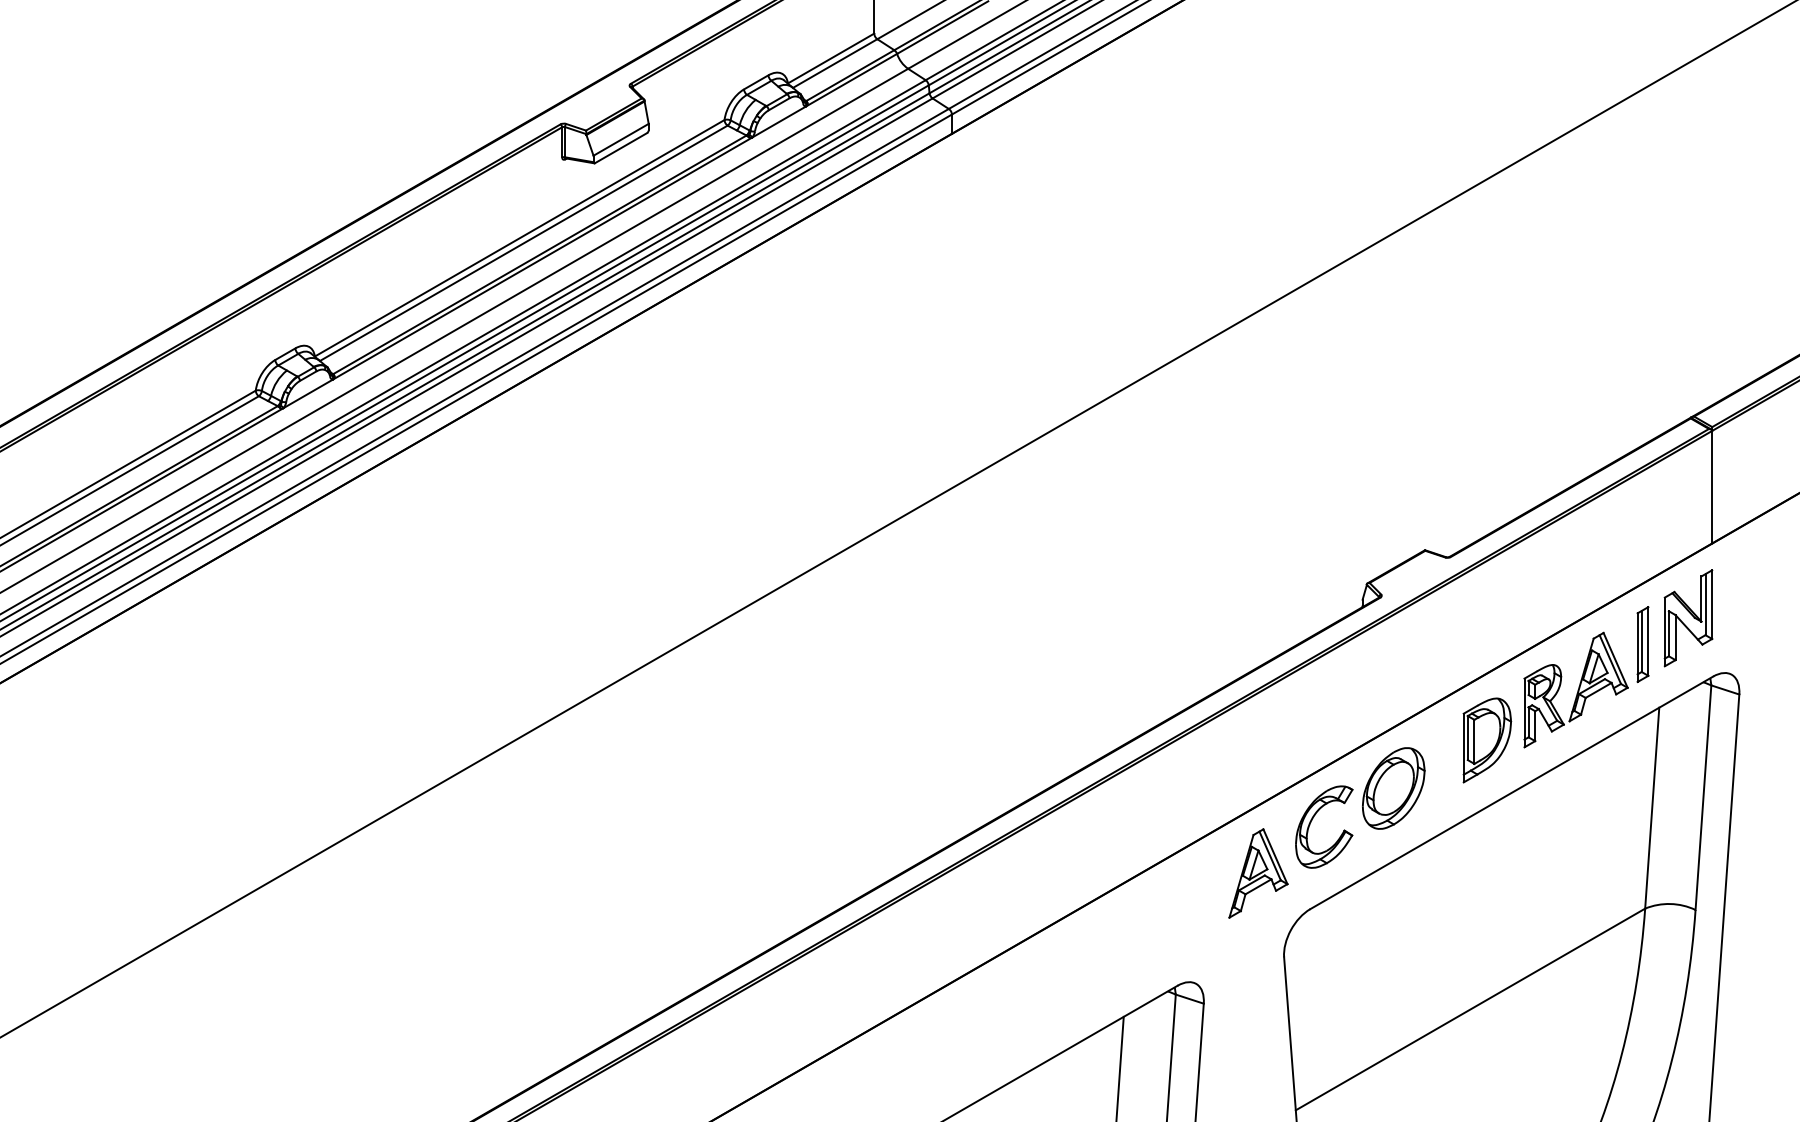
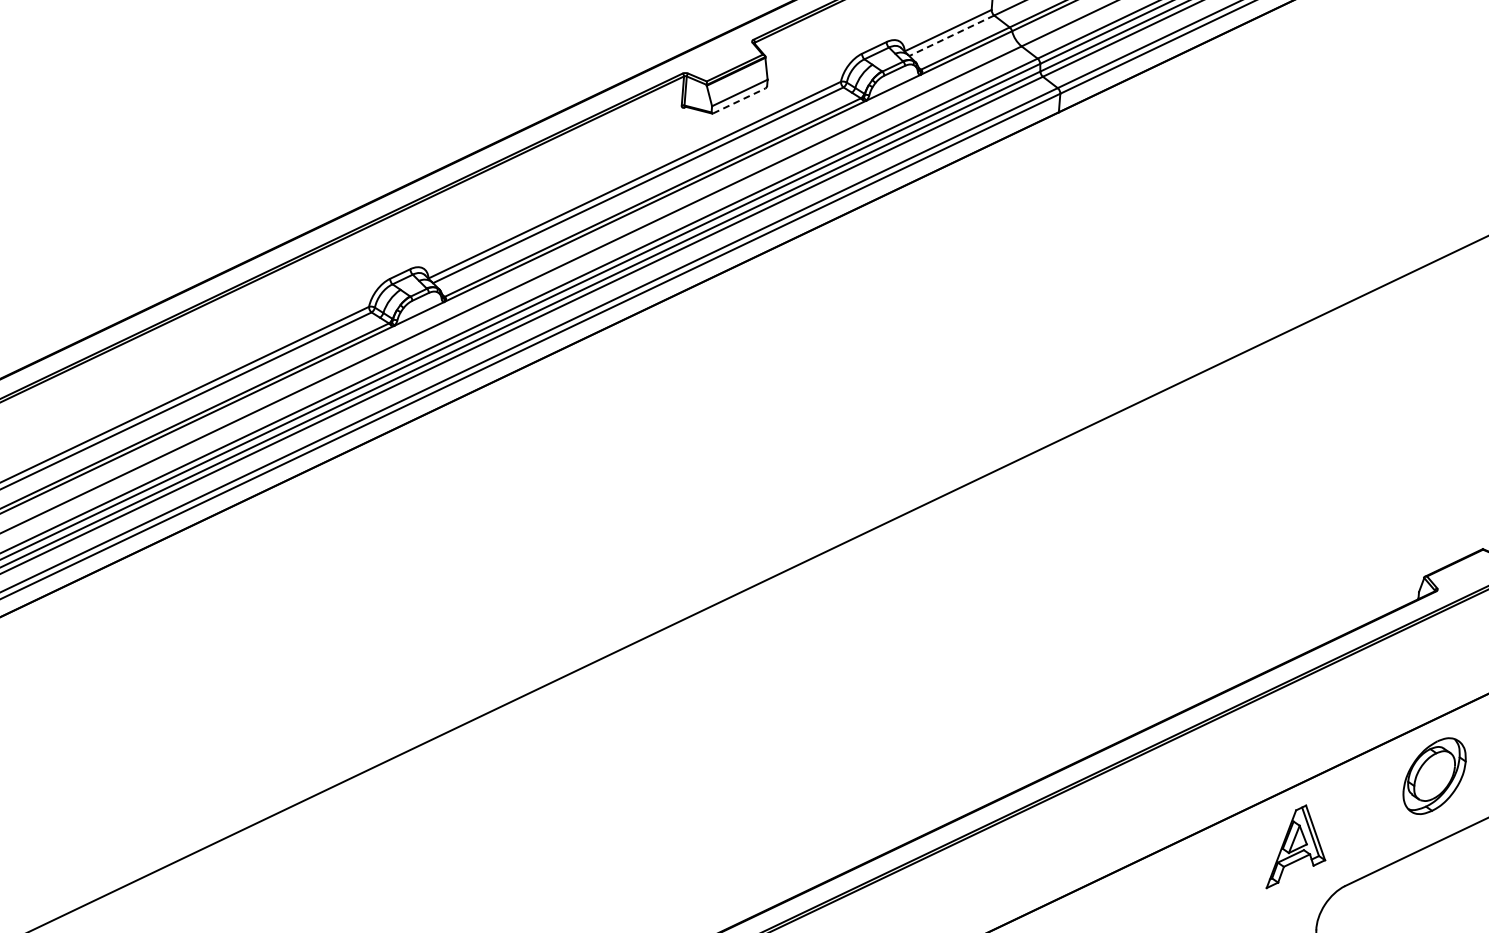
line: (835, 63) -> (952, 35), solid -> dashed
line: (621, 148) -> (739, 101), solid -> dashed
part: (1312, 820) -> (1354, 800), removed

